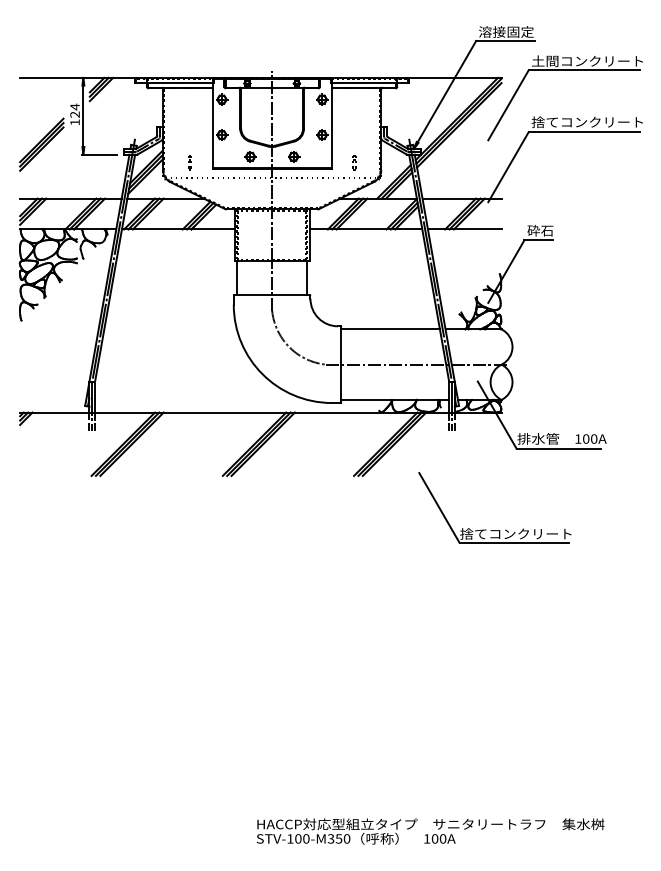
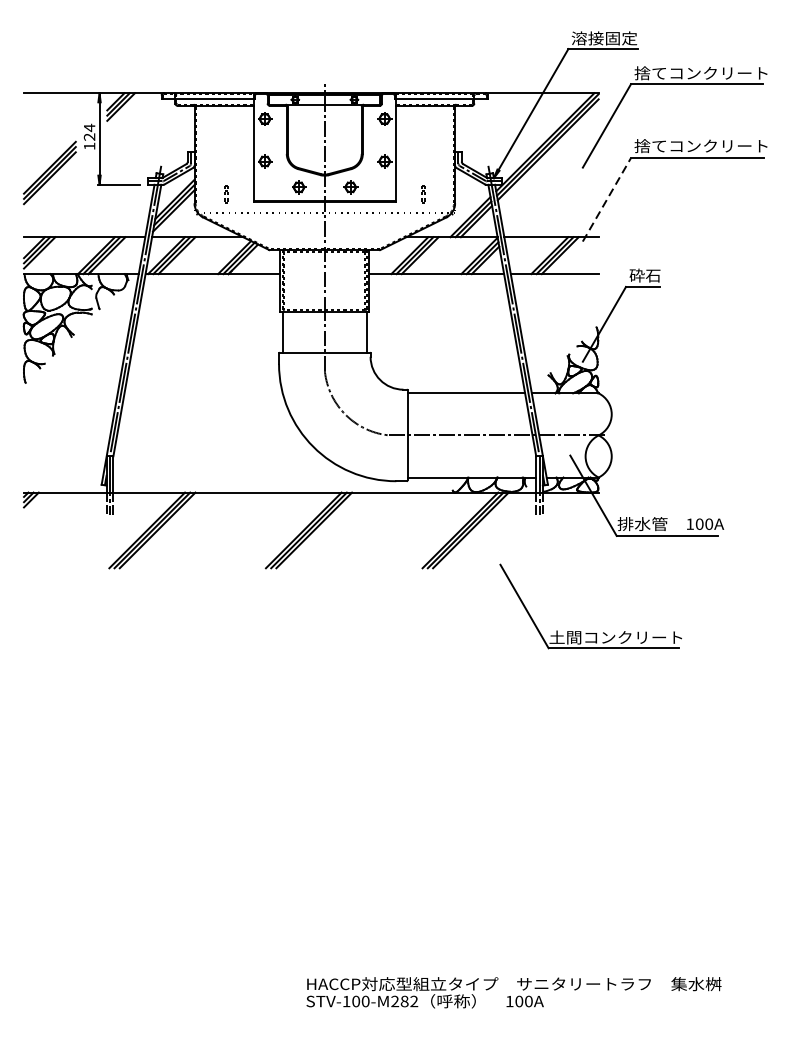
text: (544, 61) -> (649, 73), 土間コンクリート -> 捨てコンクリート
line: (508, 166) -> (606, 198), solid -> dashed
text: (473, 533) -> (565, 636), 捨てコンクリート -> 土間コンクリート
text: (338, 838) -> (404, 1001), STV-100-M350 -> STV-100-M282

